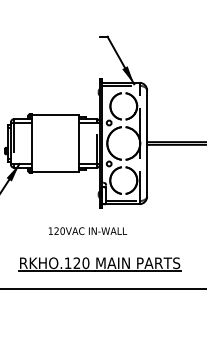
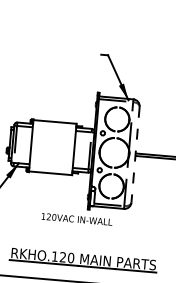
line: (147, 143) -> (135, 154), solid -> dashed
text: (88, 230) -> (77, 218), moved

